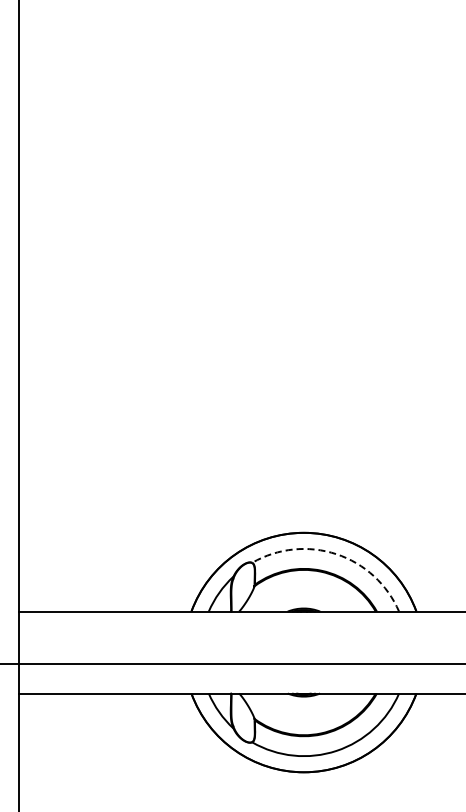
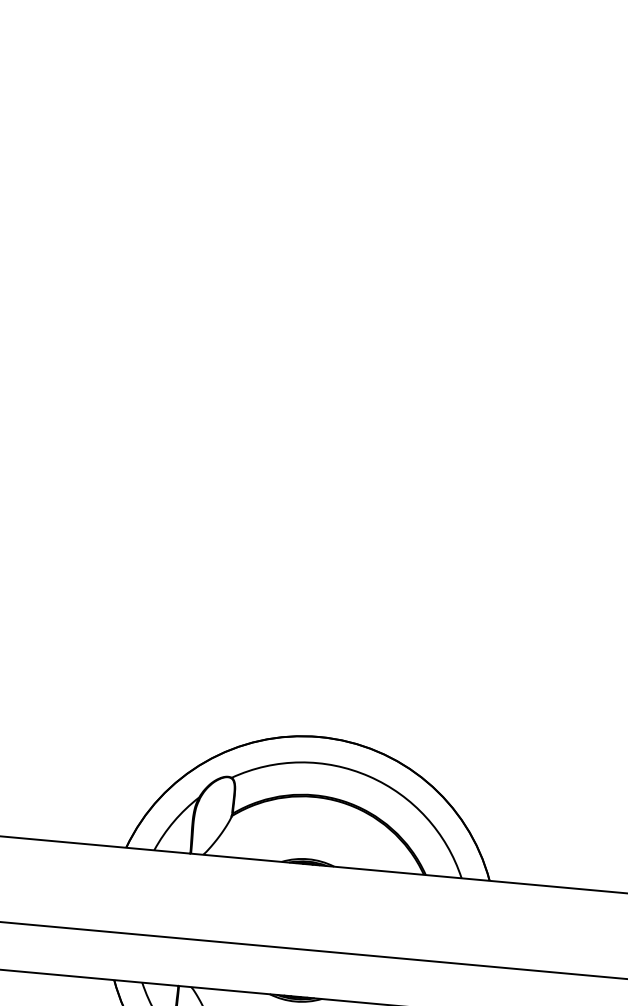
arc: (336, 554) -> (368, 776), dashed -> solid

